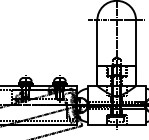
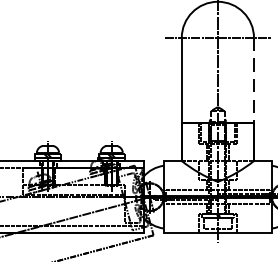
line: (136, 42) -> (254, 79), solid -> dashed

